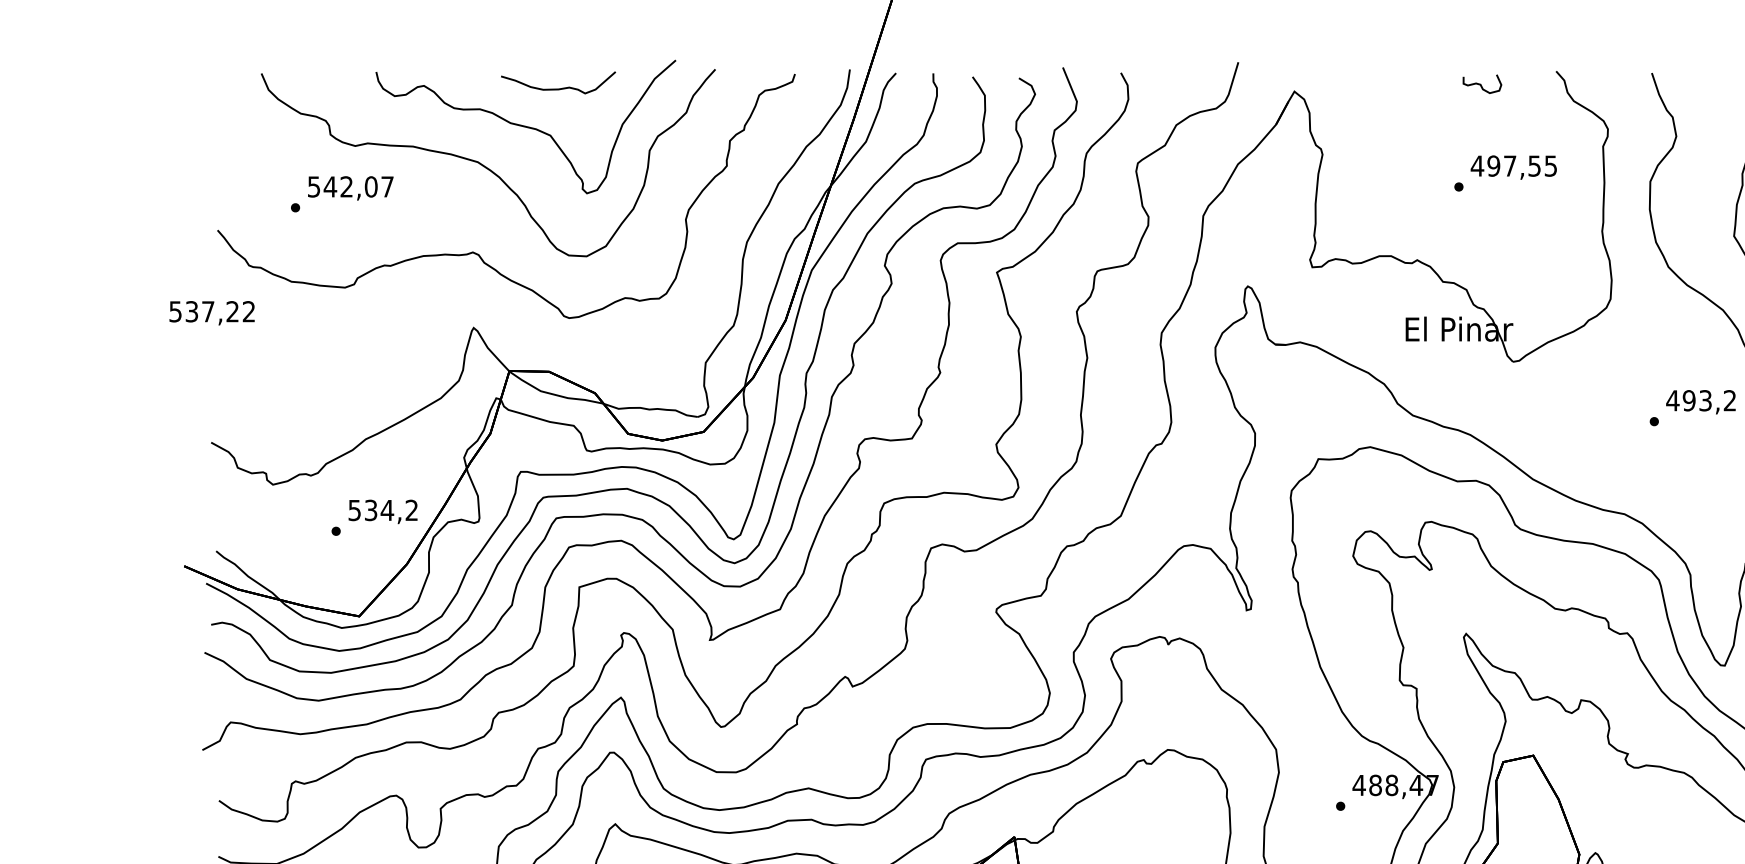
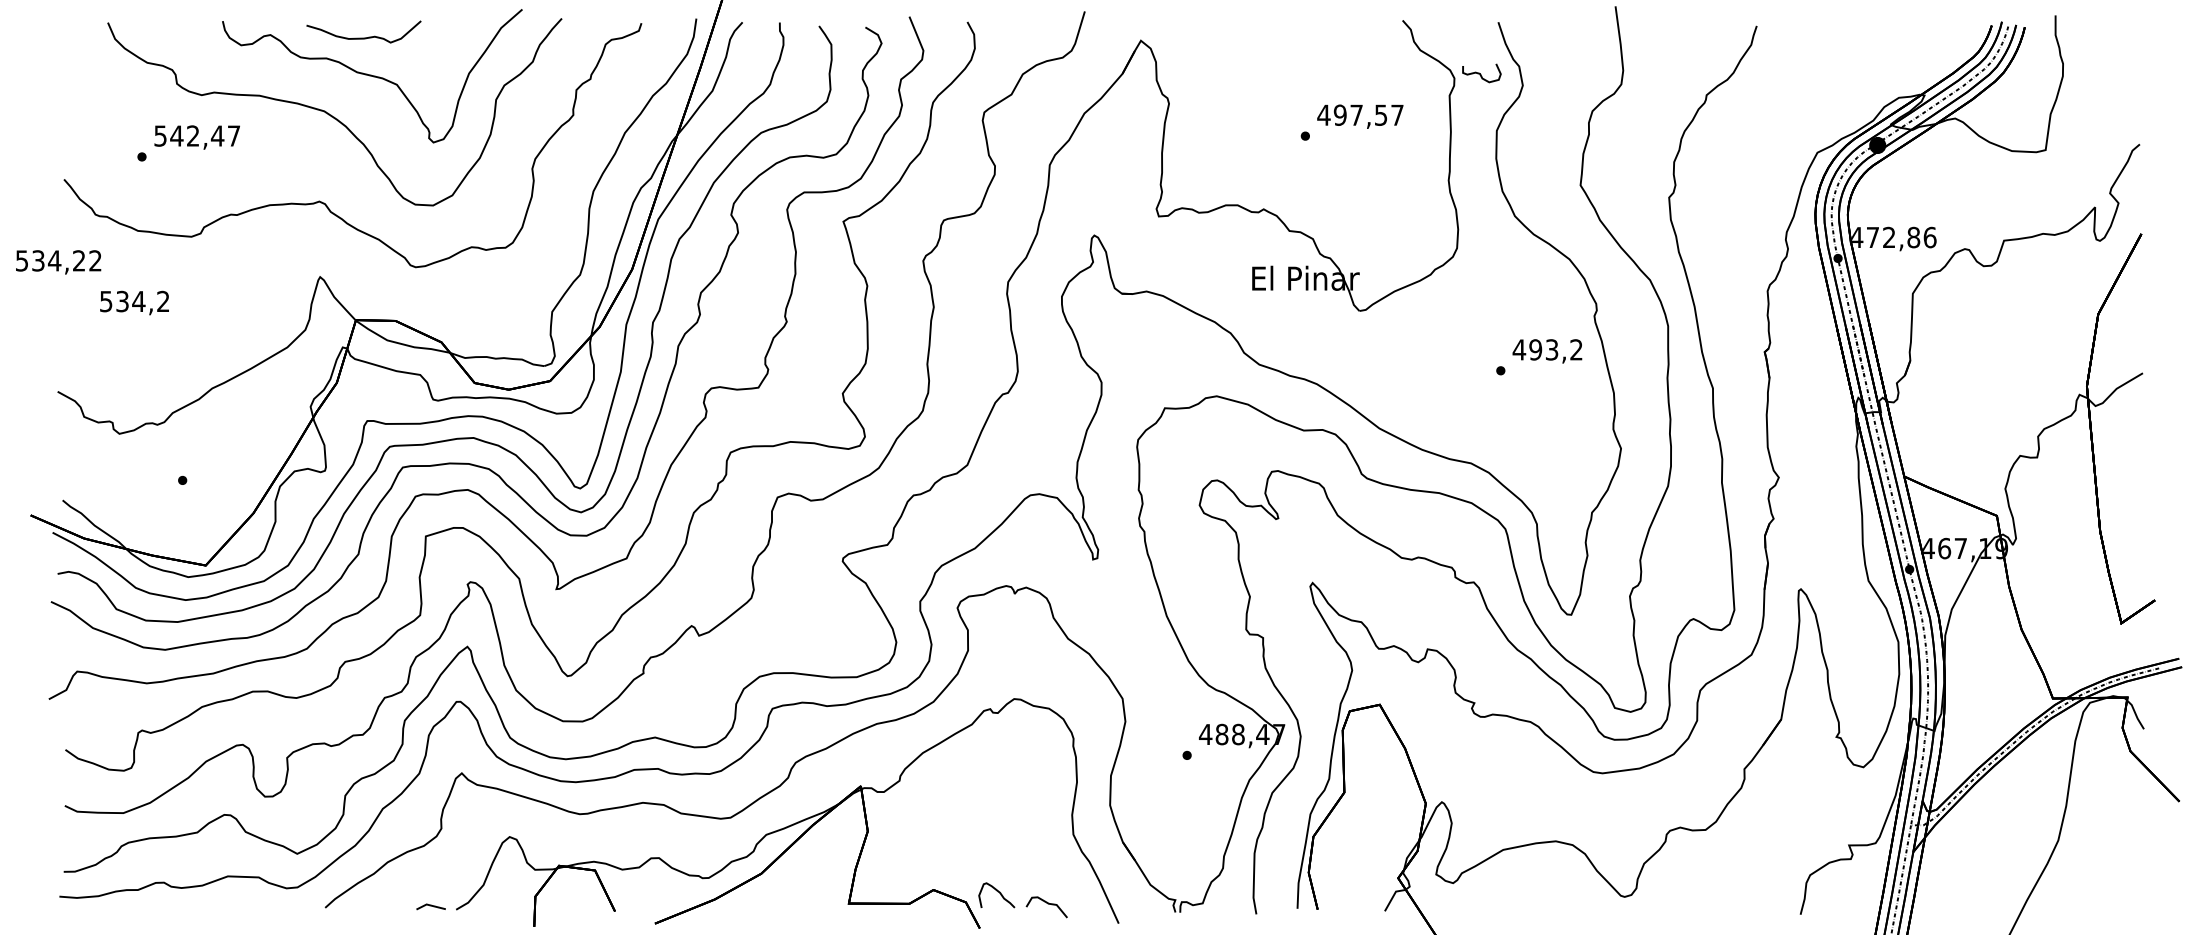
curve: (1481, 84) -> (1480, 73), moved
curve: (558, 88) -> (363, 37), moved
text: (1551, 165) -> (1397, 114), 497,55 -> 497,57
text: (371, 186) -> (217, 135), 542,07 -> 542,47
text: (208, 311) -> (54, 260), 537,22 -> 534,22
text: (383, 511) -> (134, 302), moved

